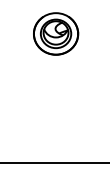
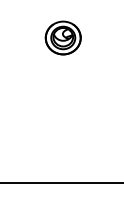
part: (56, 33) -> (63, 37), size x0.7

